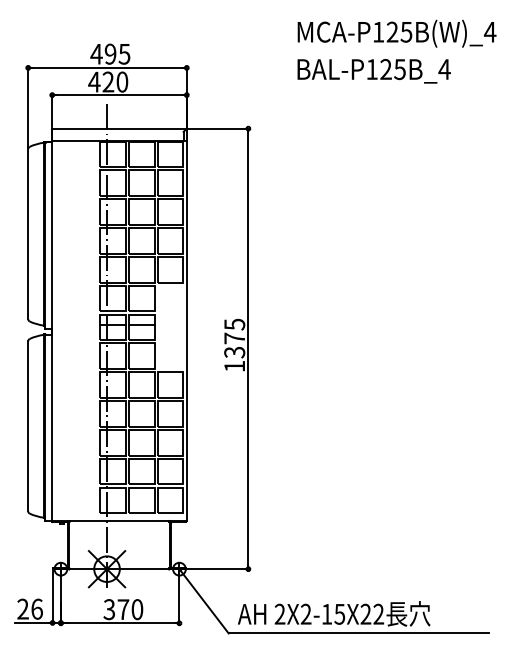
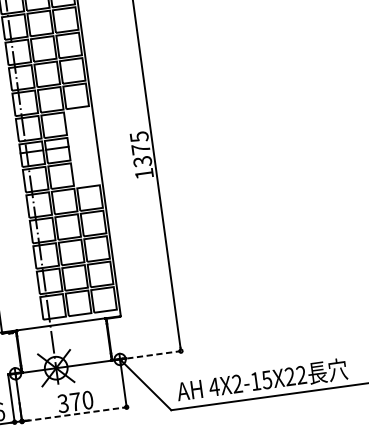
line: (218, 569) -> (154, 355), solid -> dashed
text: (279, 613) -> (213, 386), 2X2-15X22 -> 4X2-15X22
line: (120, 623) -> (74, 414), solid -> dashed

